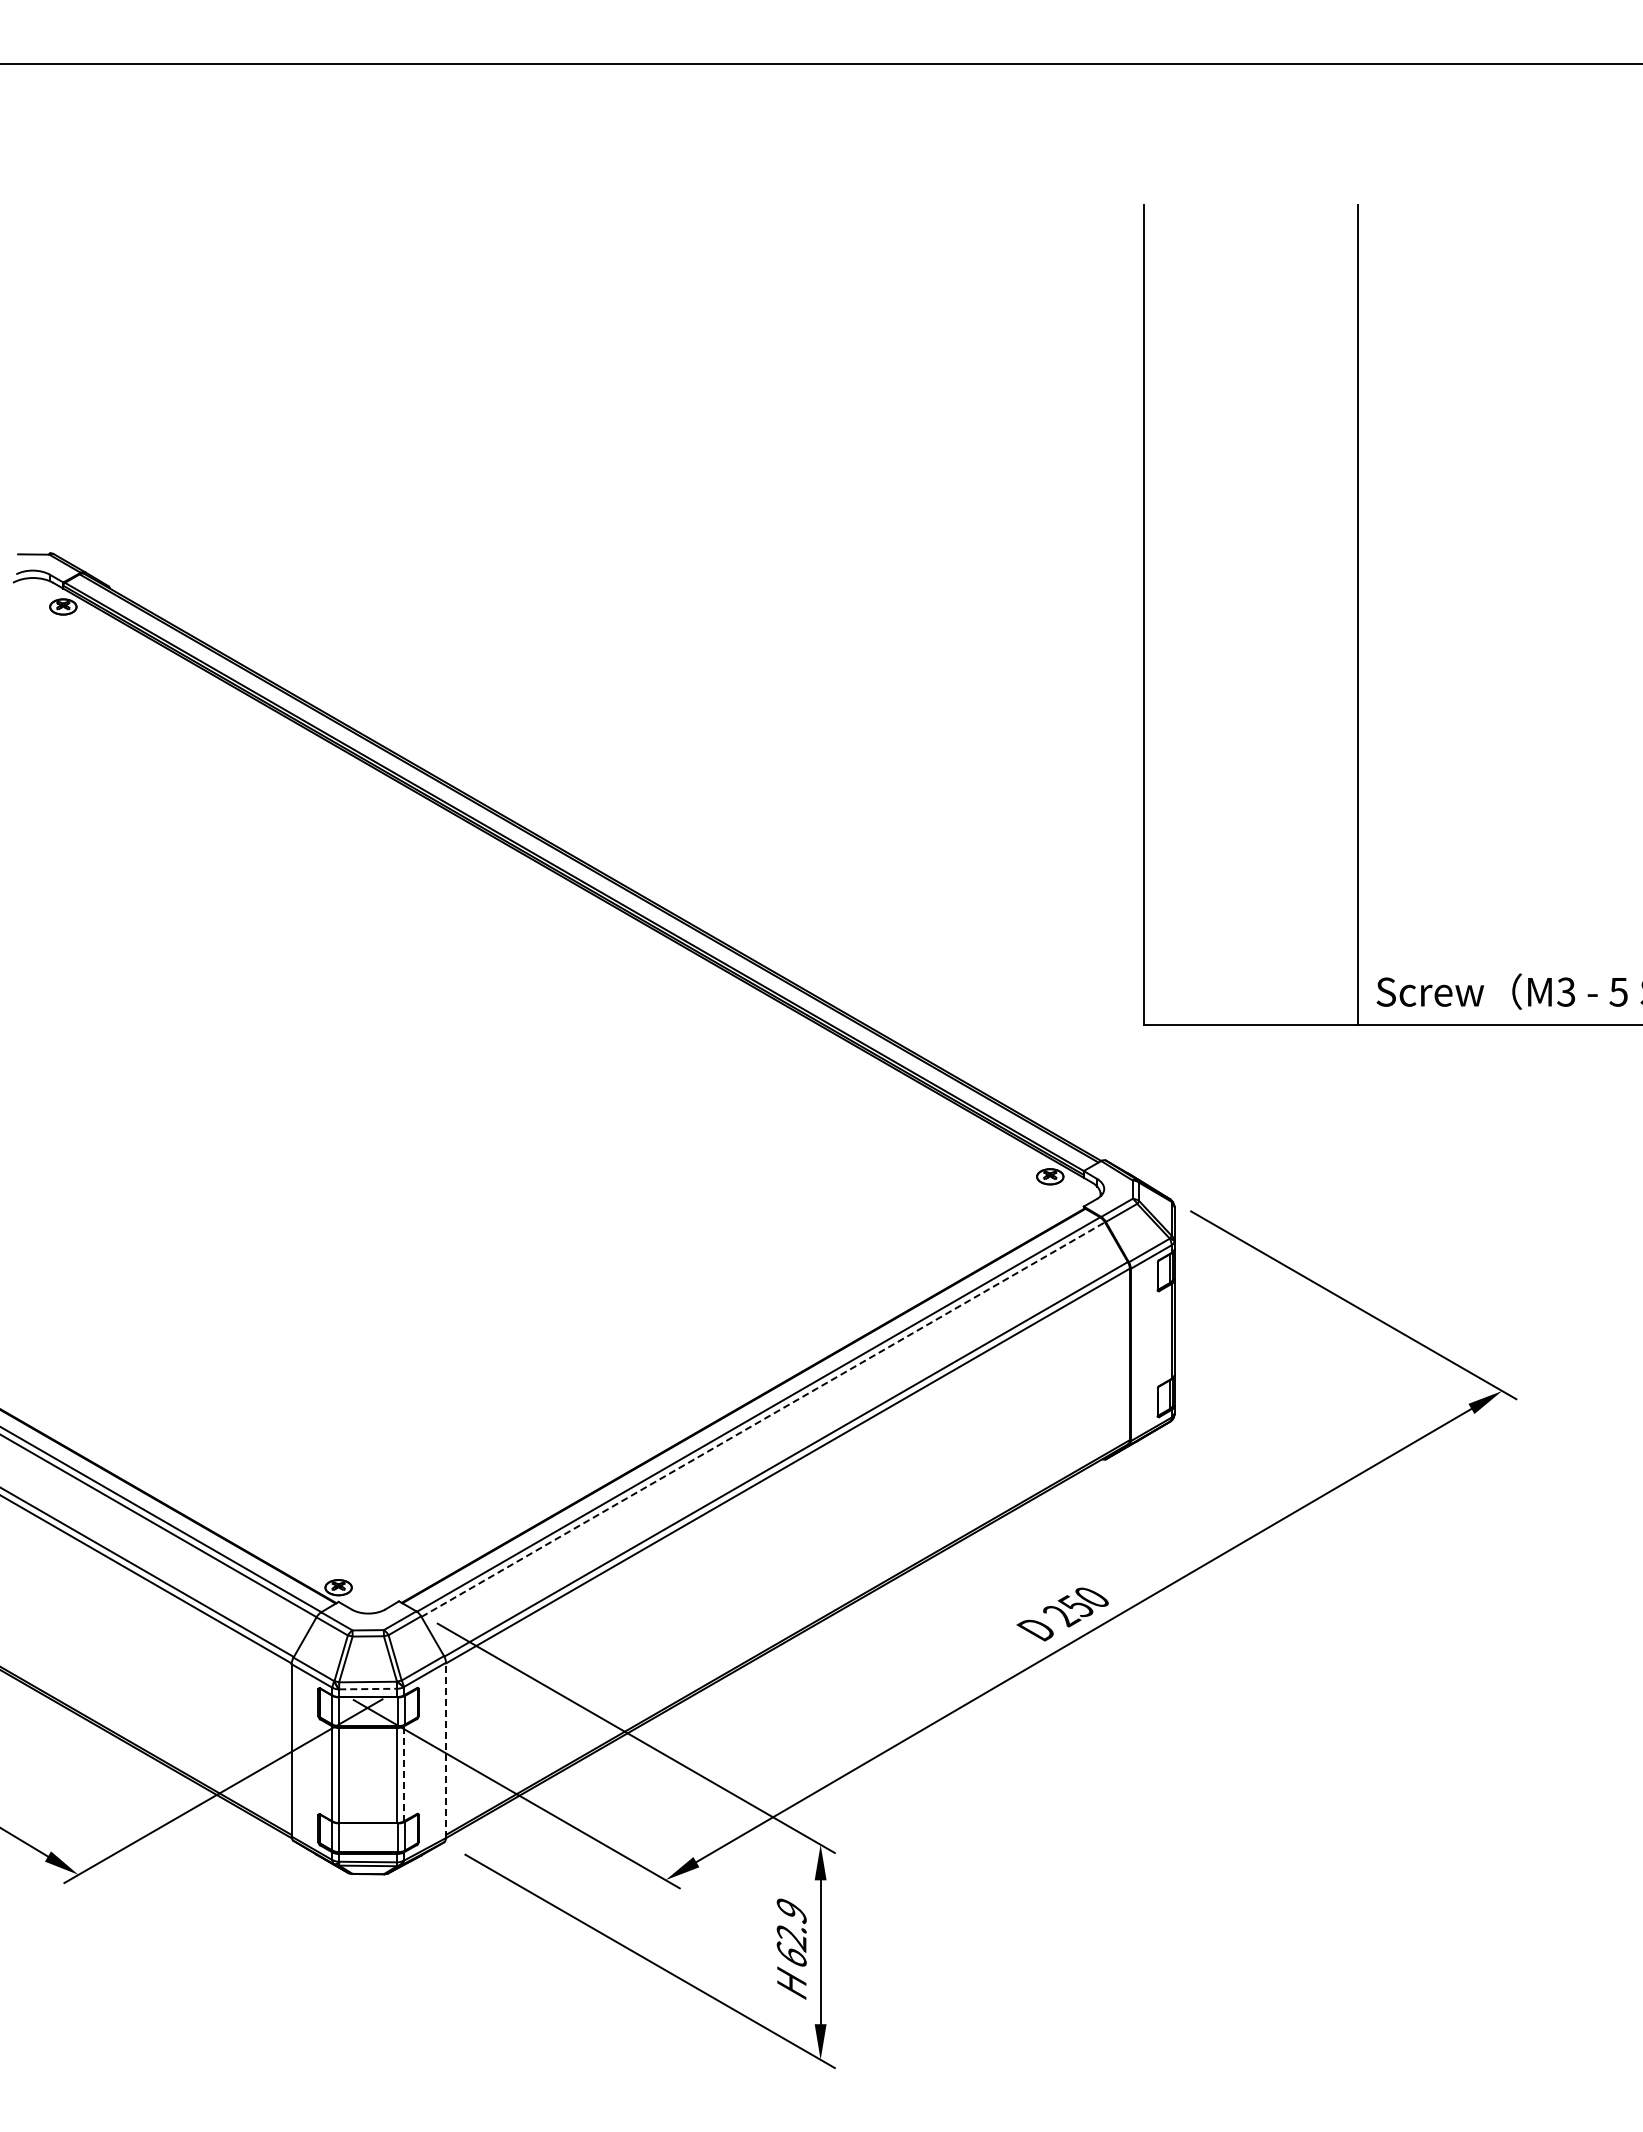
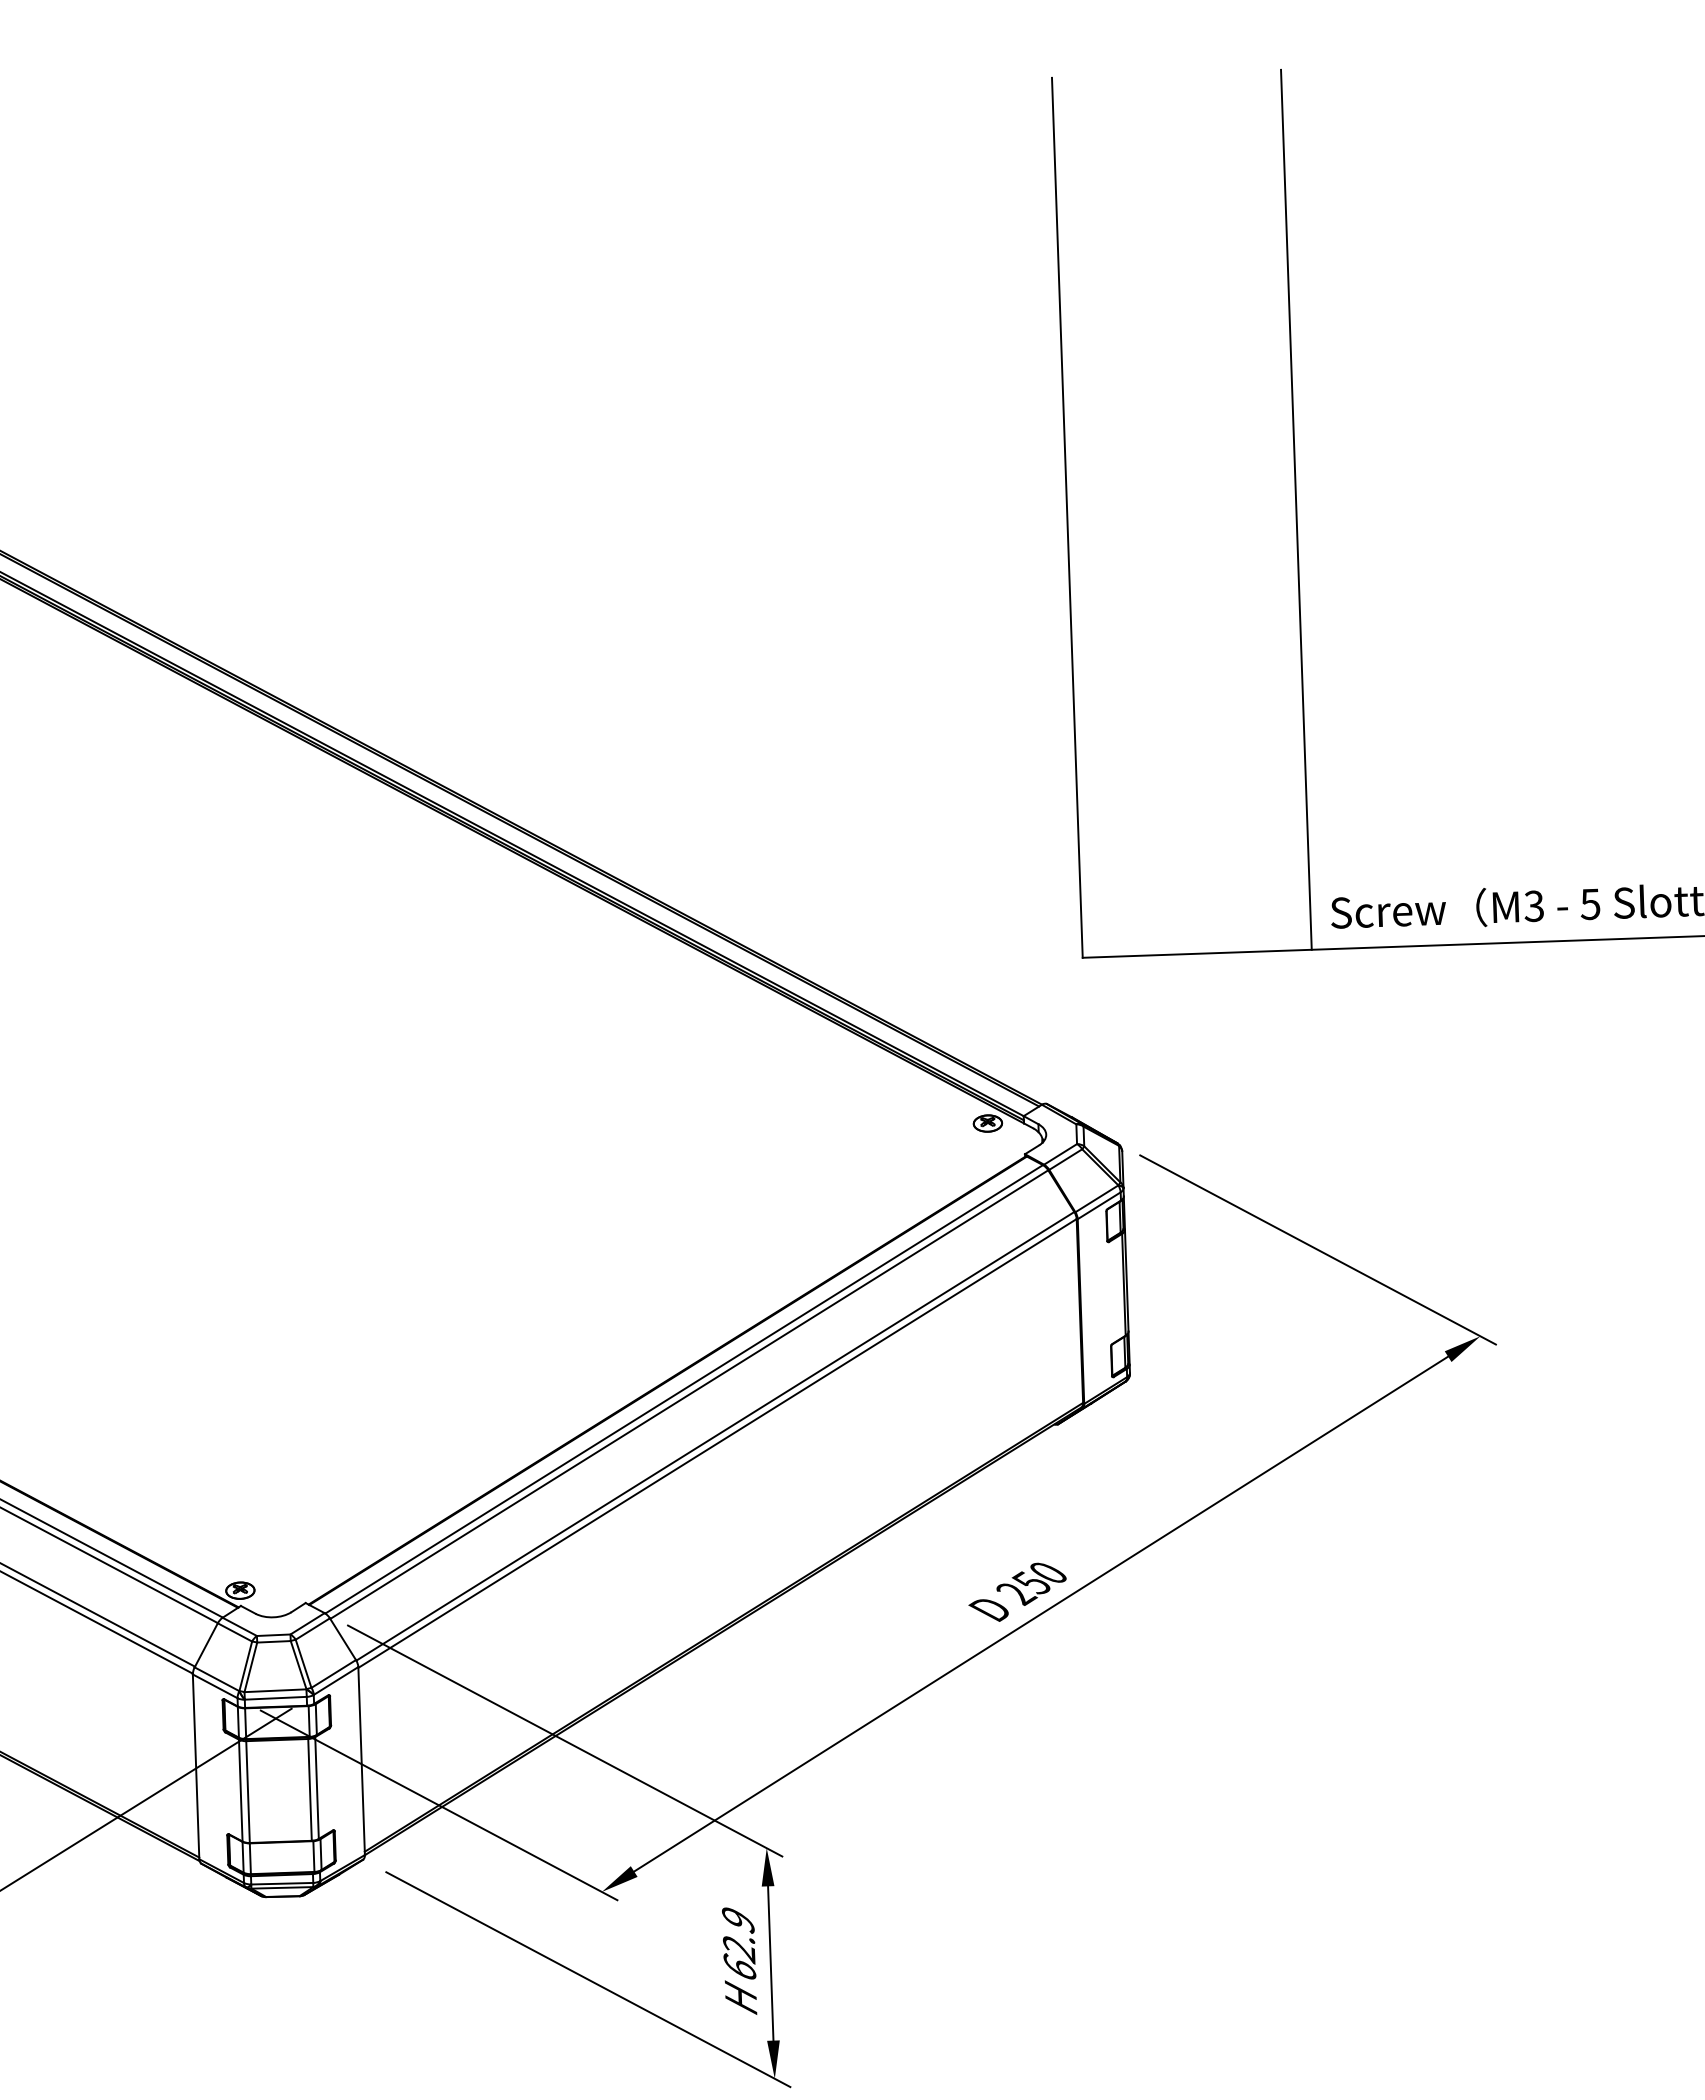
line: (763, 1419) -> (689, 1394), dashed -> solid
line: (368, 1689) -> (276, 1698), dashed -> solid
line: (446, 1750) -> (362, 1761), dashed -> solid
line: (403, 1773) -> (316, 1787), dashed -> solid

